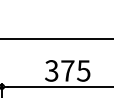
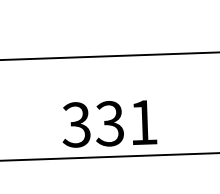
text: (75, 70) -> (126, 122), 375 -> 331

